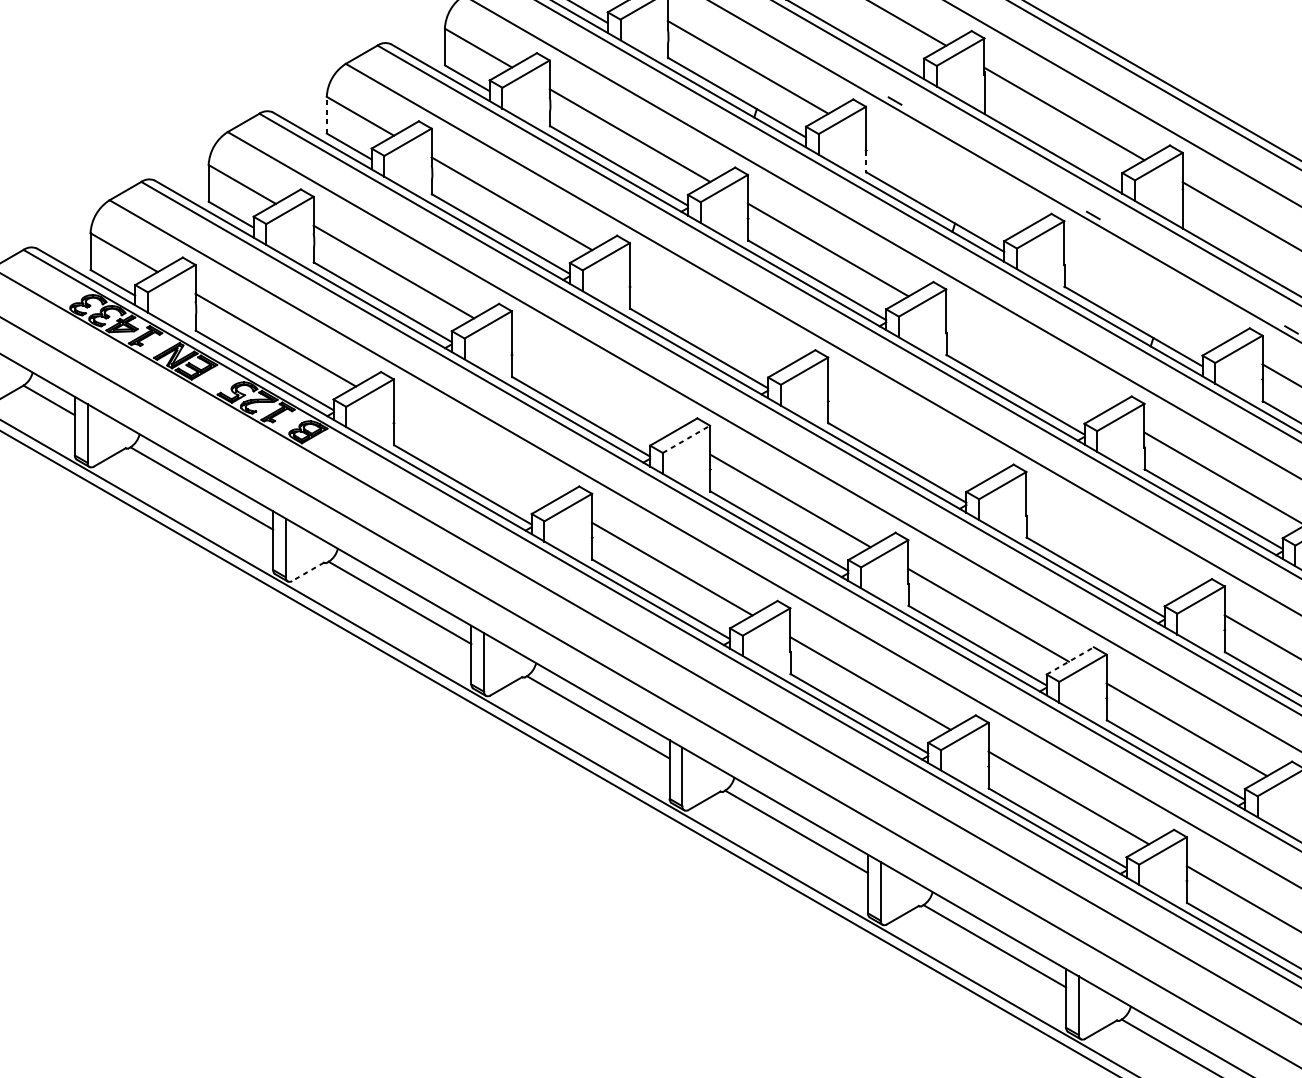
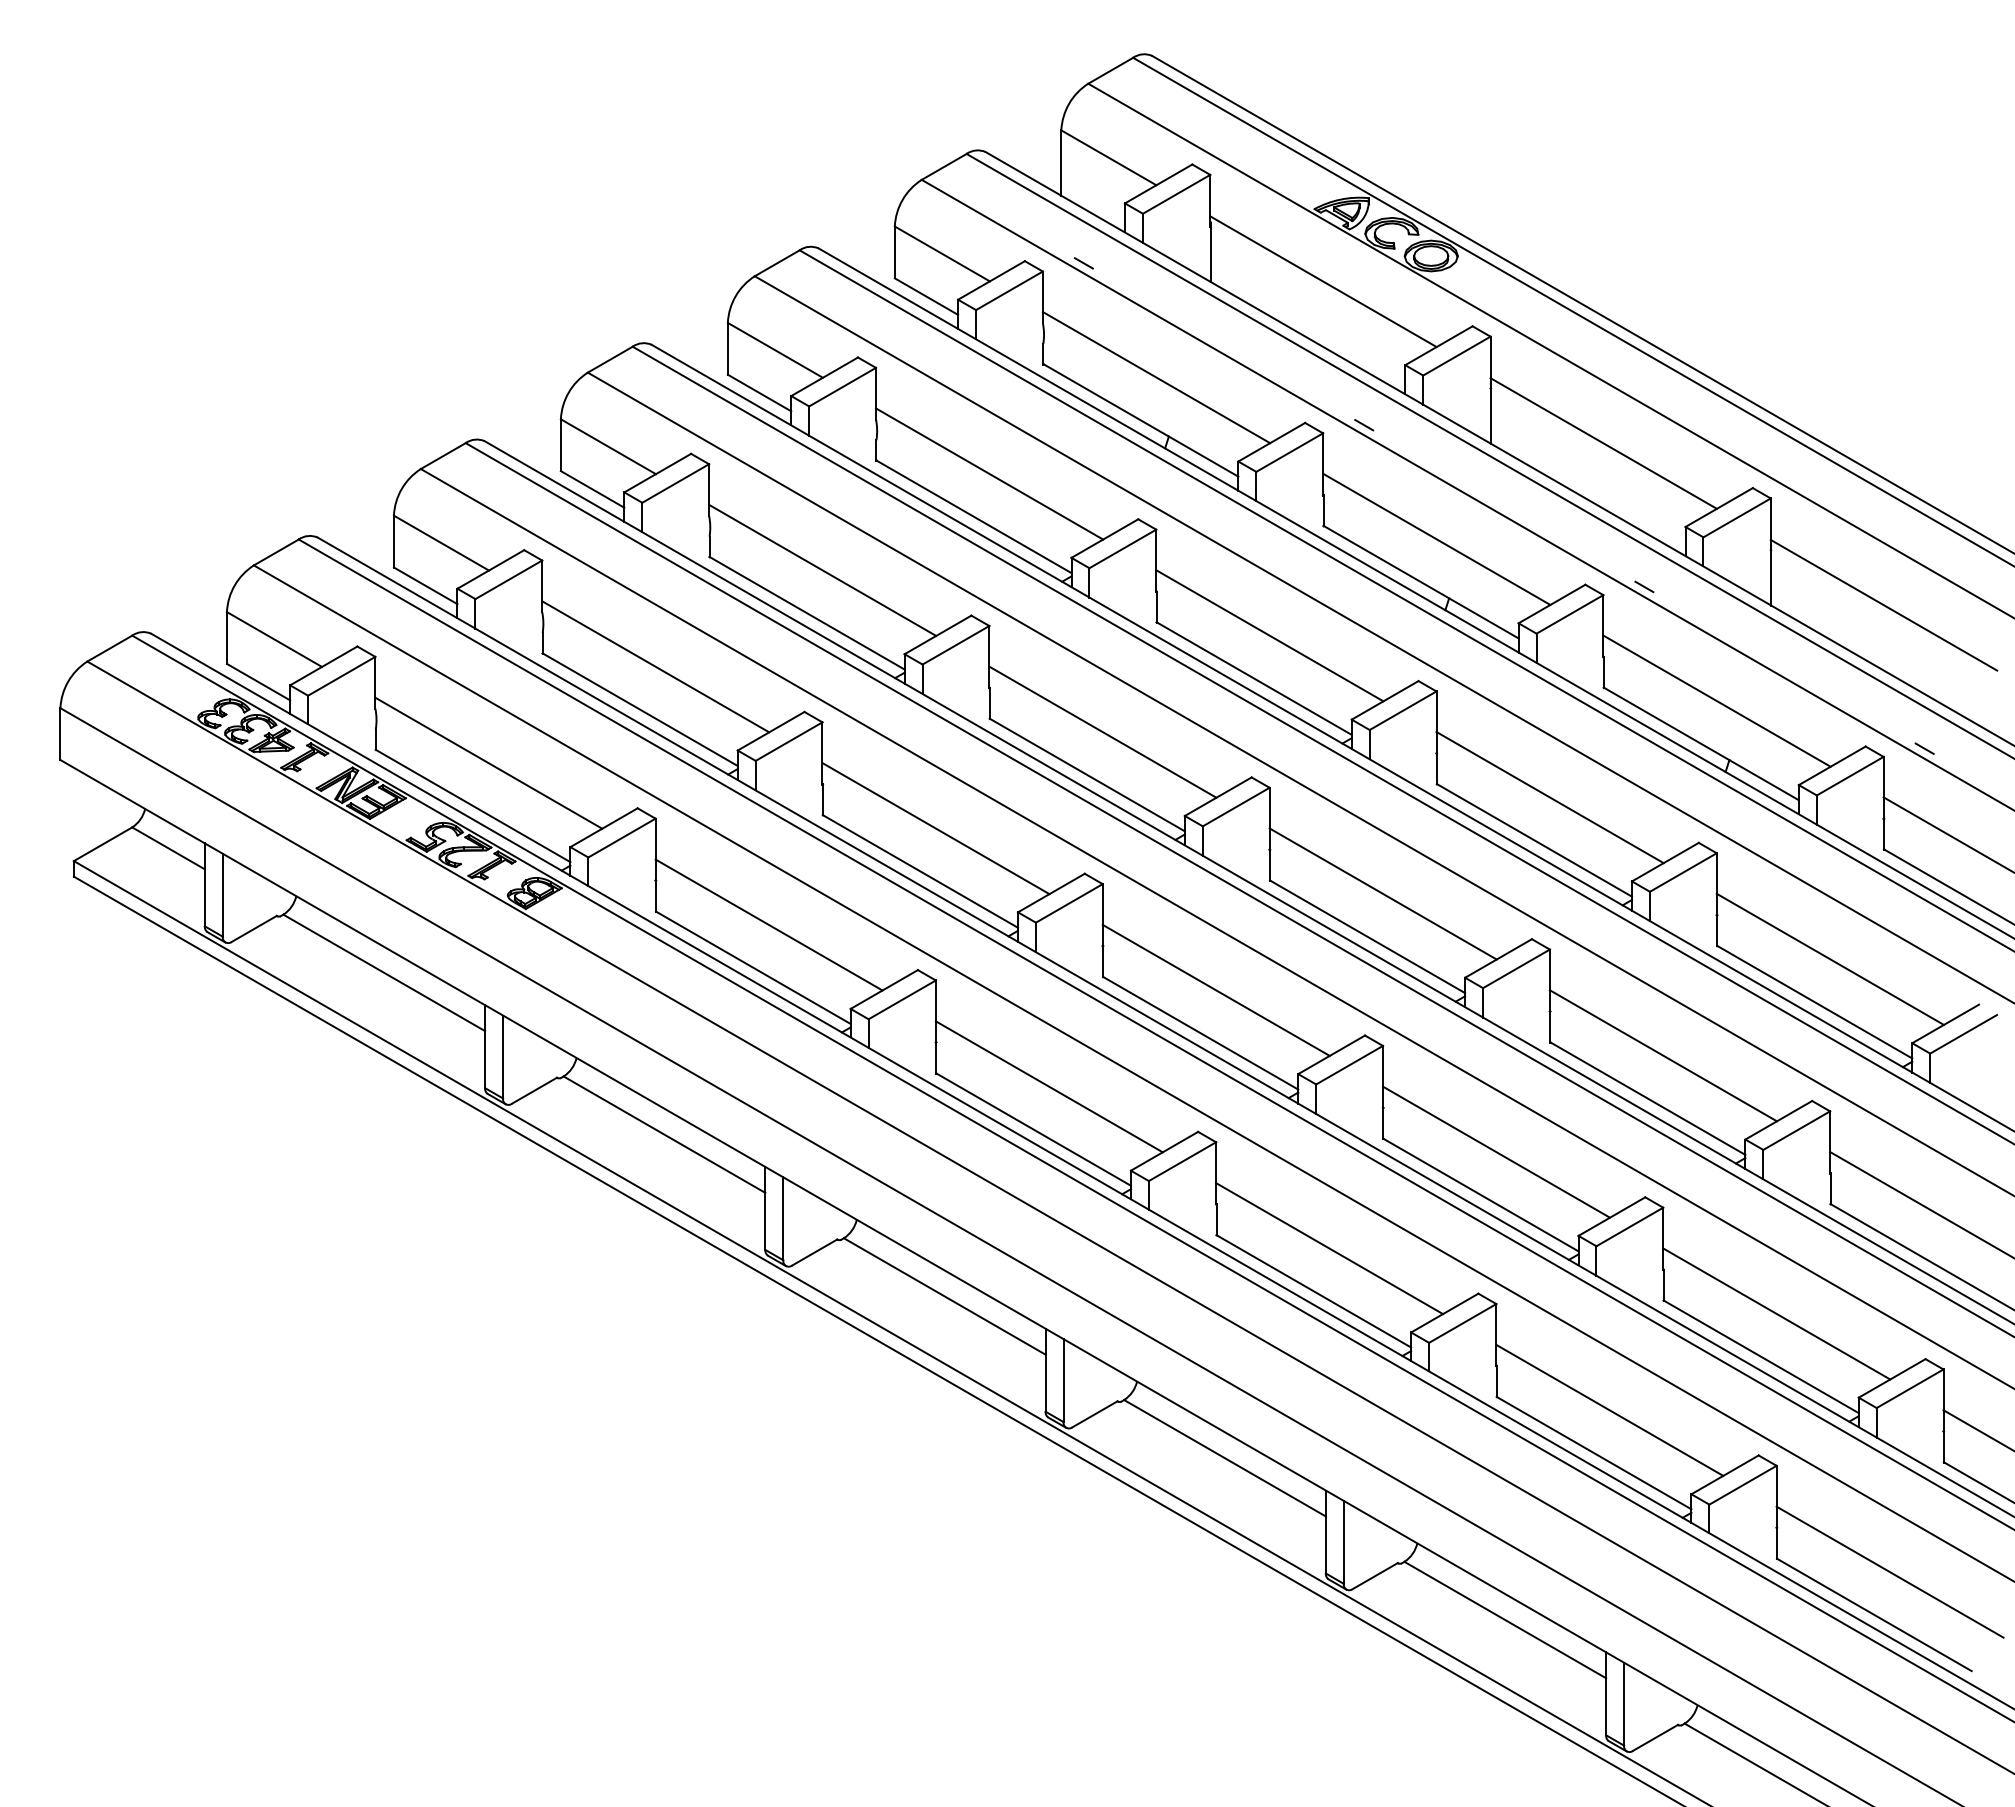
line: (326, 115) -> (560, 445), dashed -> solid
line: (866, 161) -> (1323, 510), dashed -> solid
line: (946, 181) -> (1436, 538), added
line: (1144, 295) -> (1716, 700), added
line: (709, 317) -> (1102, 731), added
line: (1026, 364) -> (1549, 797), added
line: (591, 386) -> (935, 828), added
line: (907, 432) -> (1382, 893), added
line: (686, 439) -> (1069, 903), dashed -> solid
line: (473, 454) -> (768, 924), added
line: (1106, 546) -> (1662, 1055), added
line: (308, 571) -> (534, 1090), dashed -> solid
line: (1069, 660) -> (1611, 1216), dashed -> solid

